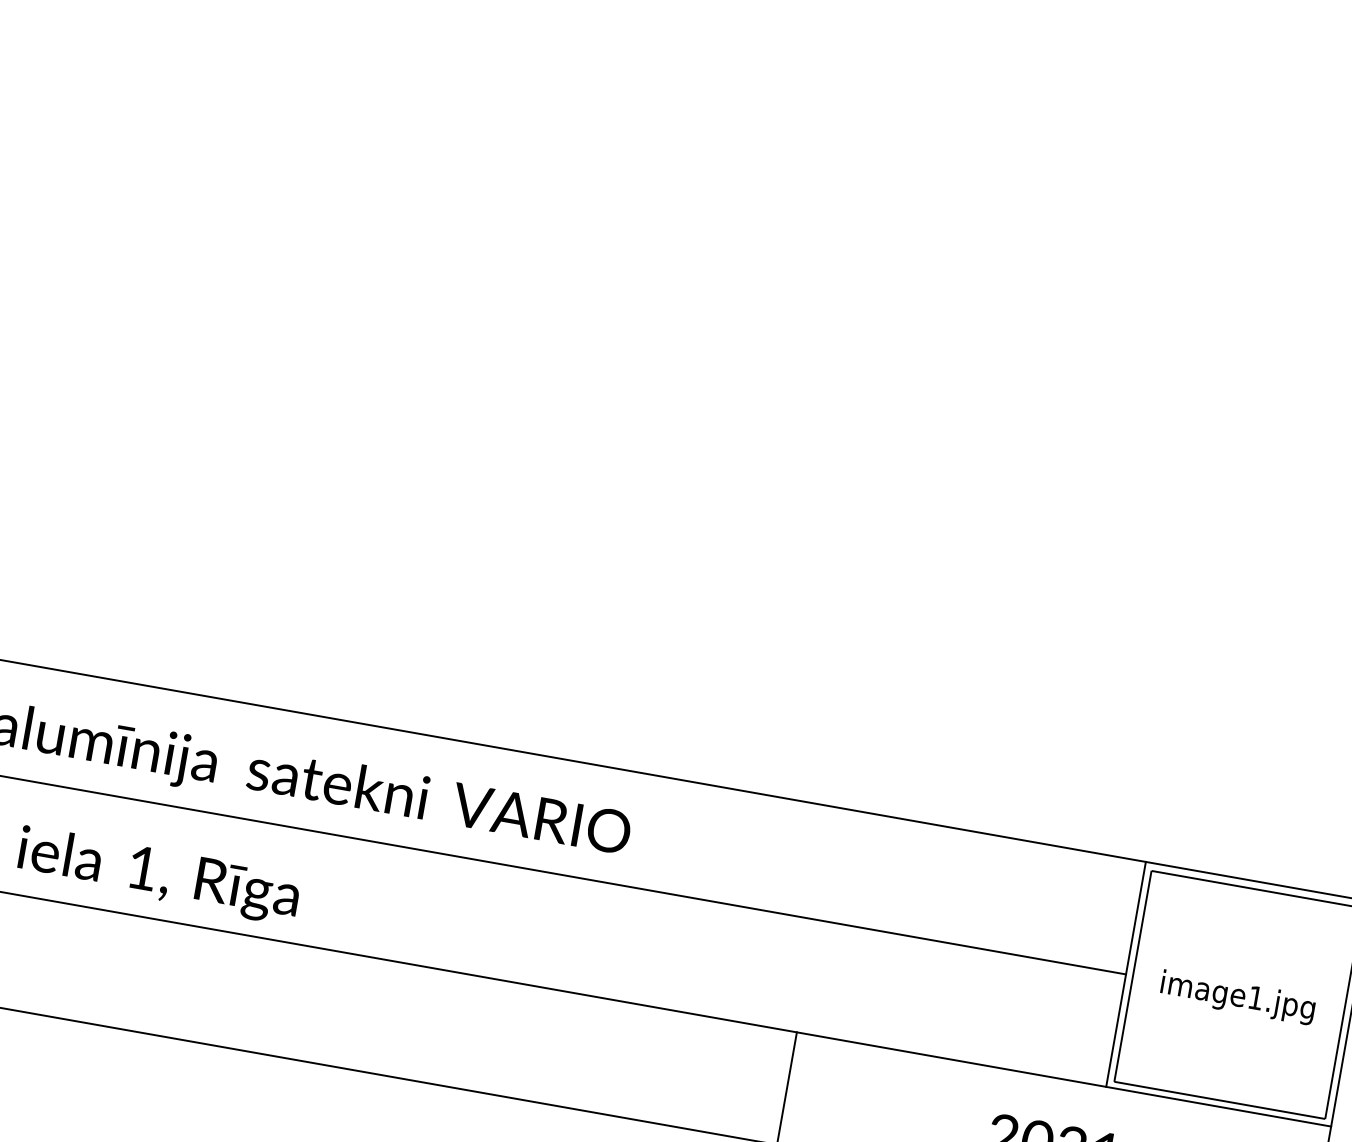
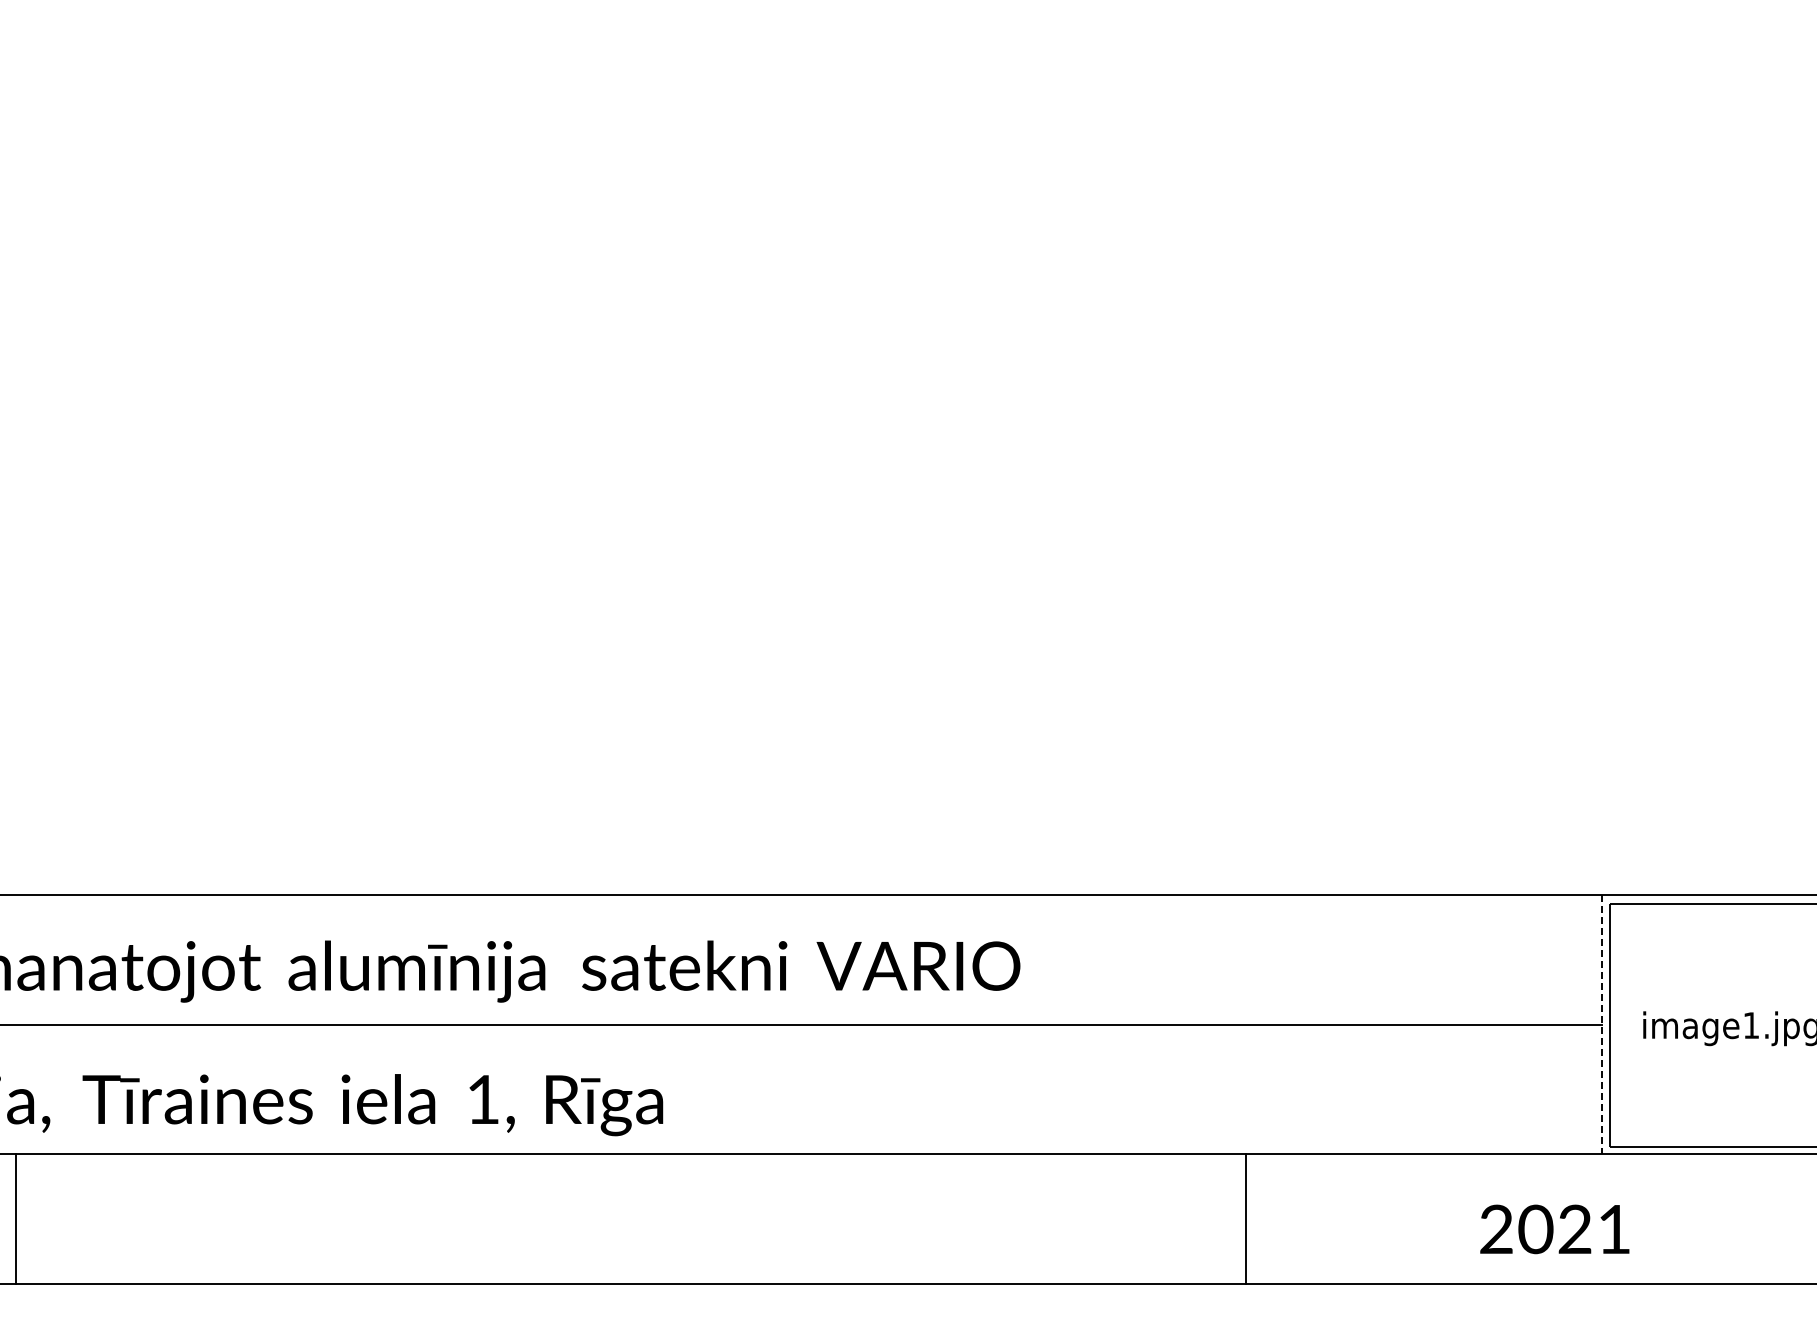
line: (1125, 975) -> (1601, 1025), solid -> dashed

